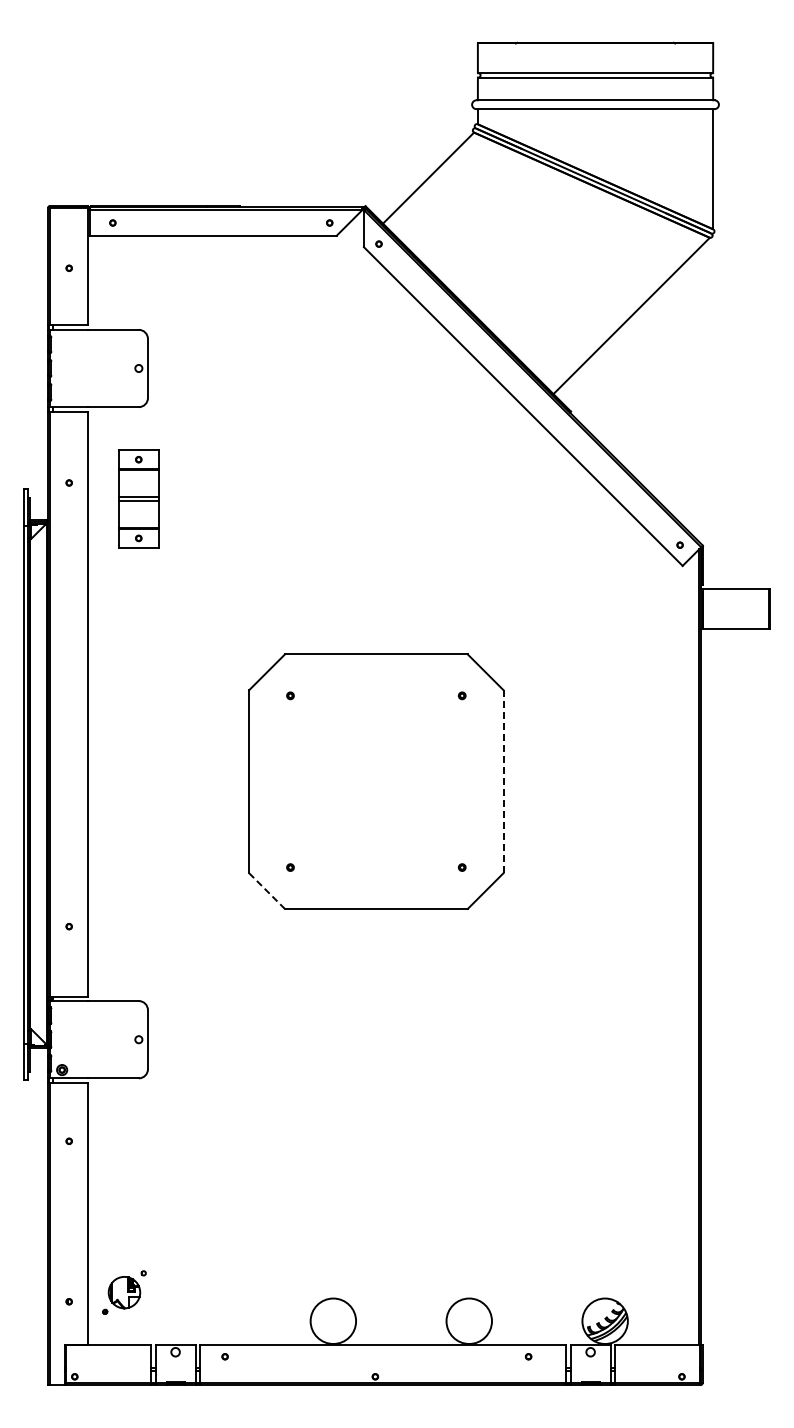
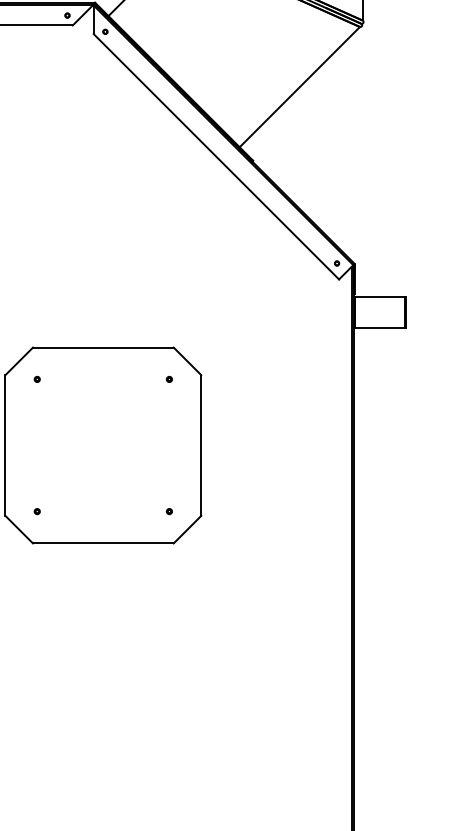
line: (503, 782) -> (201, 446), dashed -> solid
line: (267, 891) -> (19, 530), dashed -> solid

